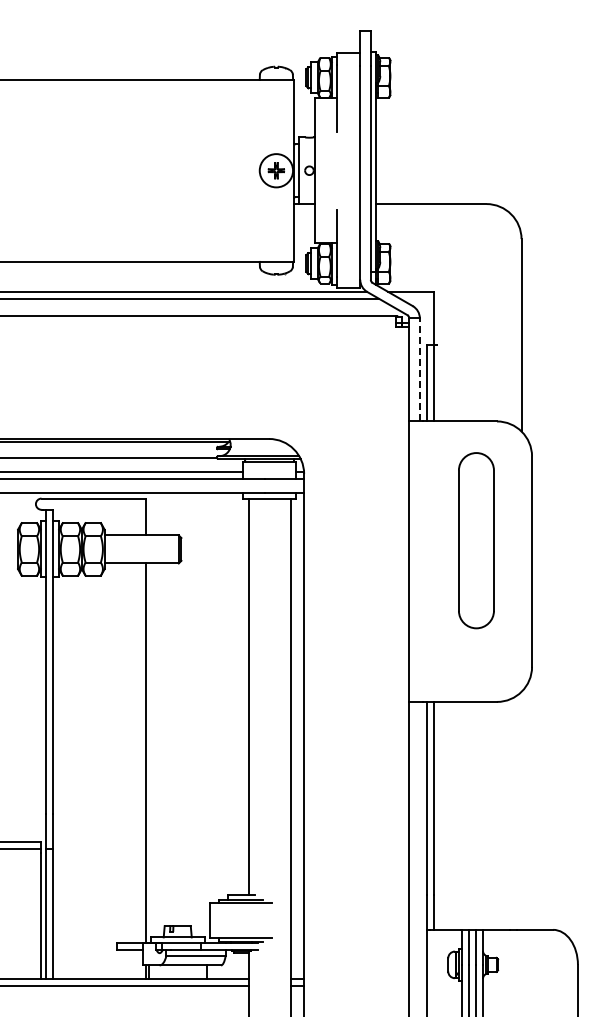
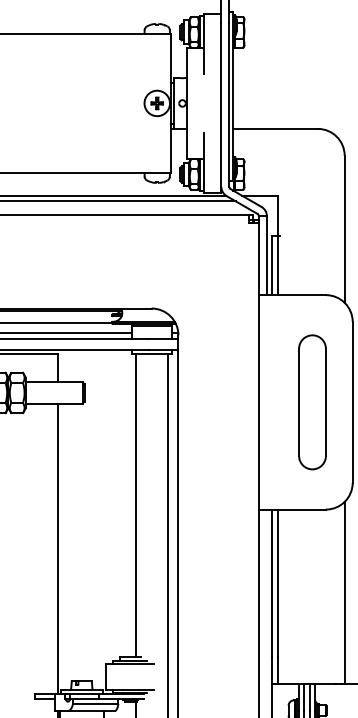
line: (419, 369) -> (266, 255), dashed -> solid
part: (476, 540) -> (312, 402), moved
line: (521, 810) -> (344, 592), added

